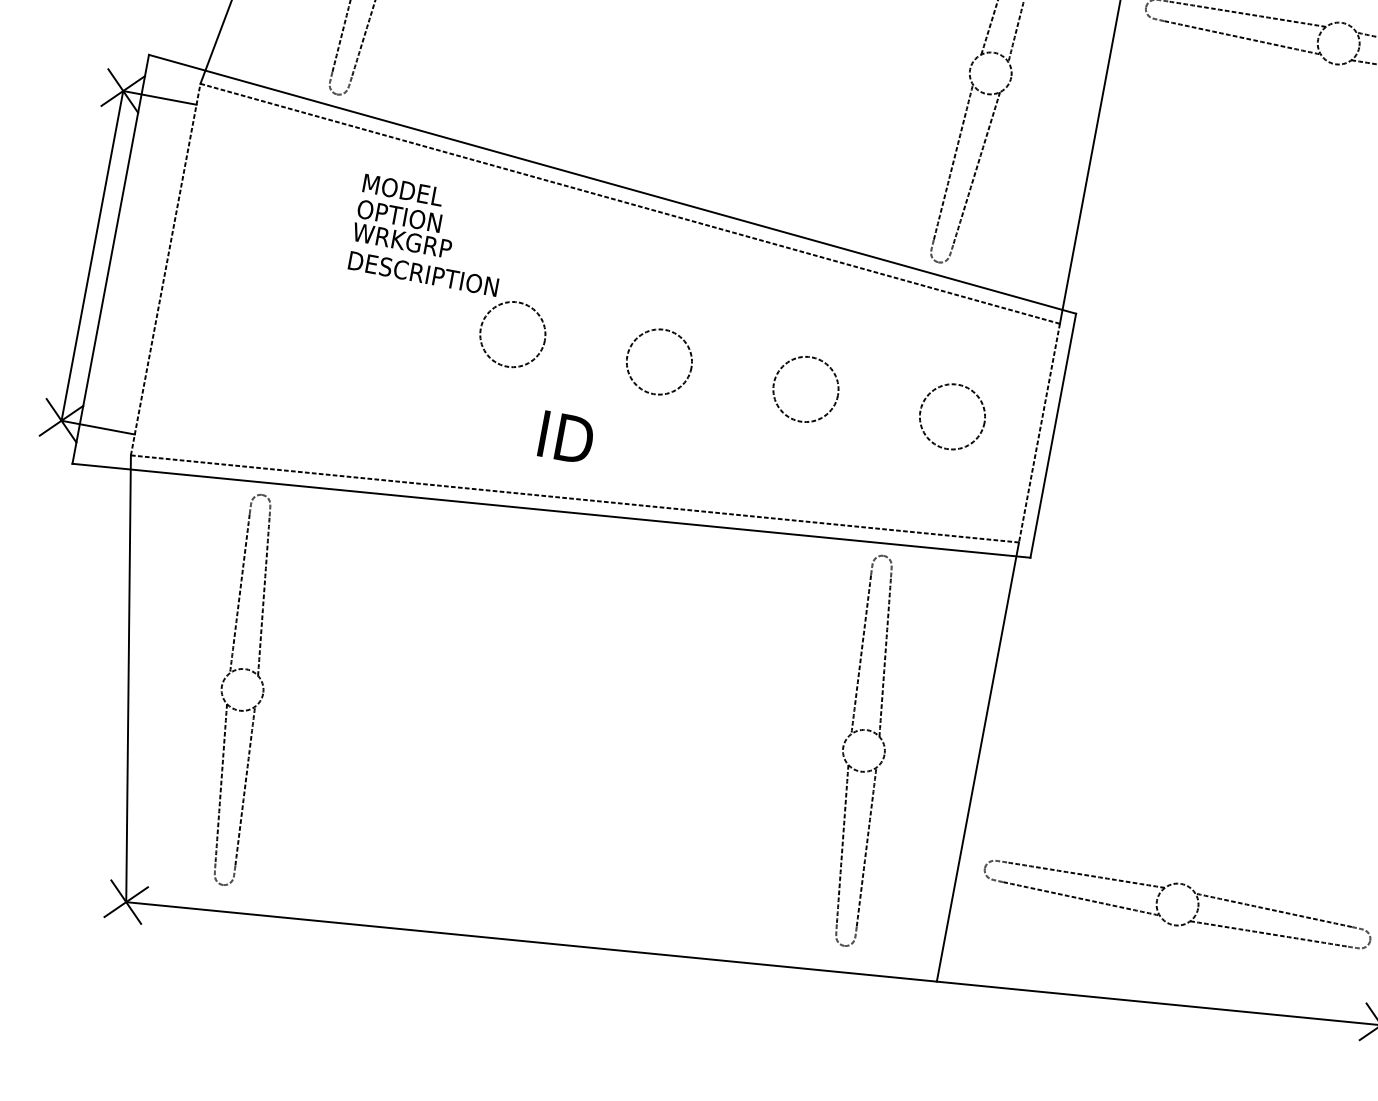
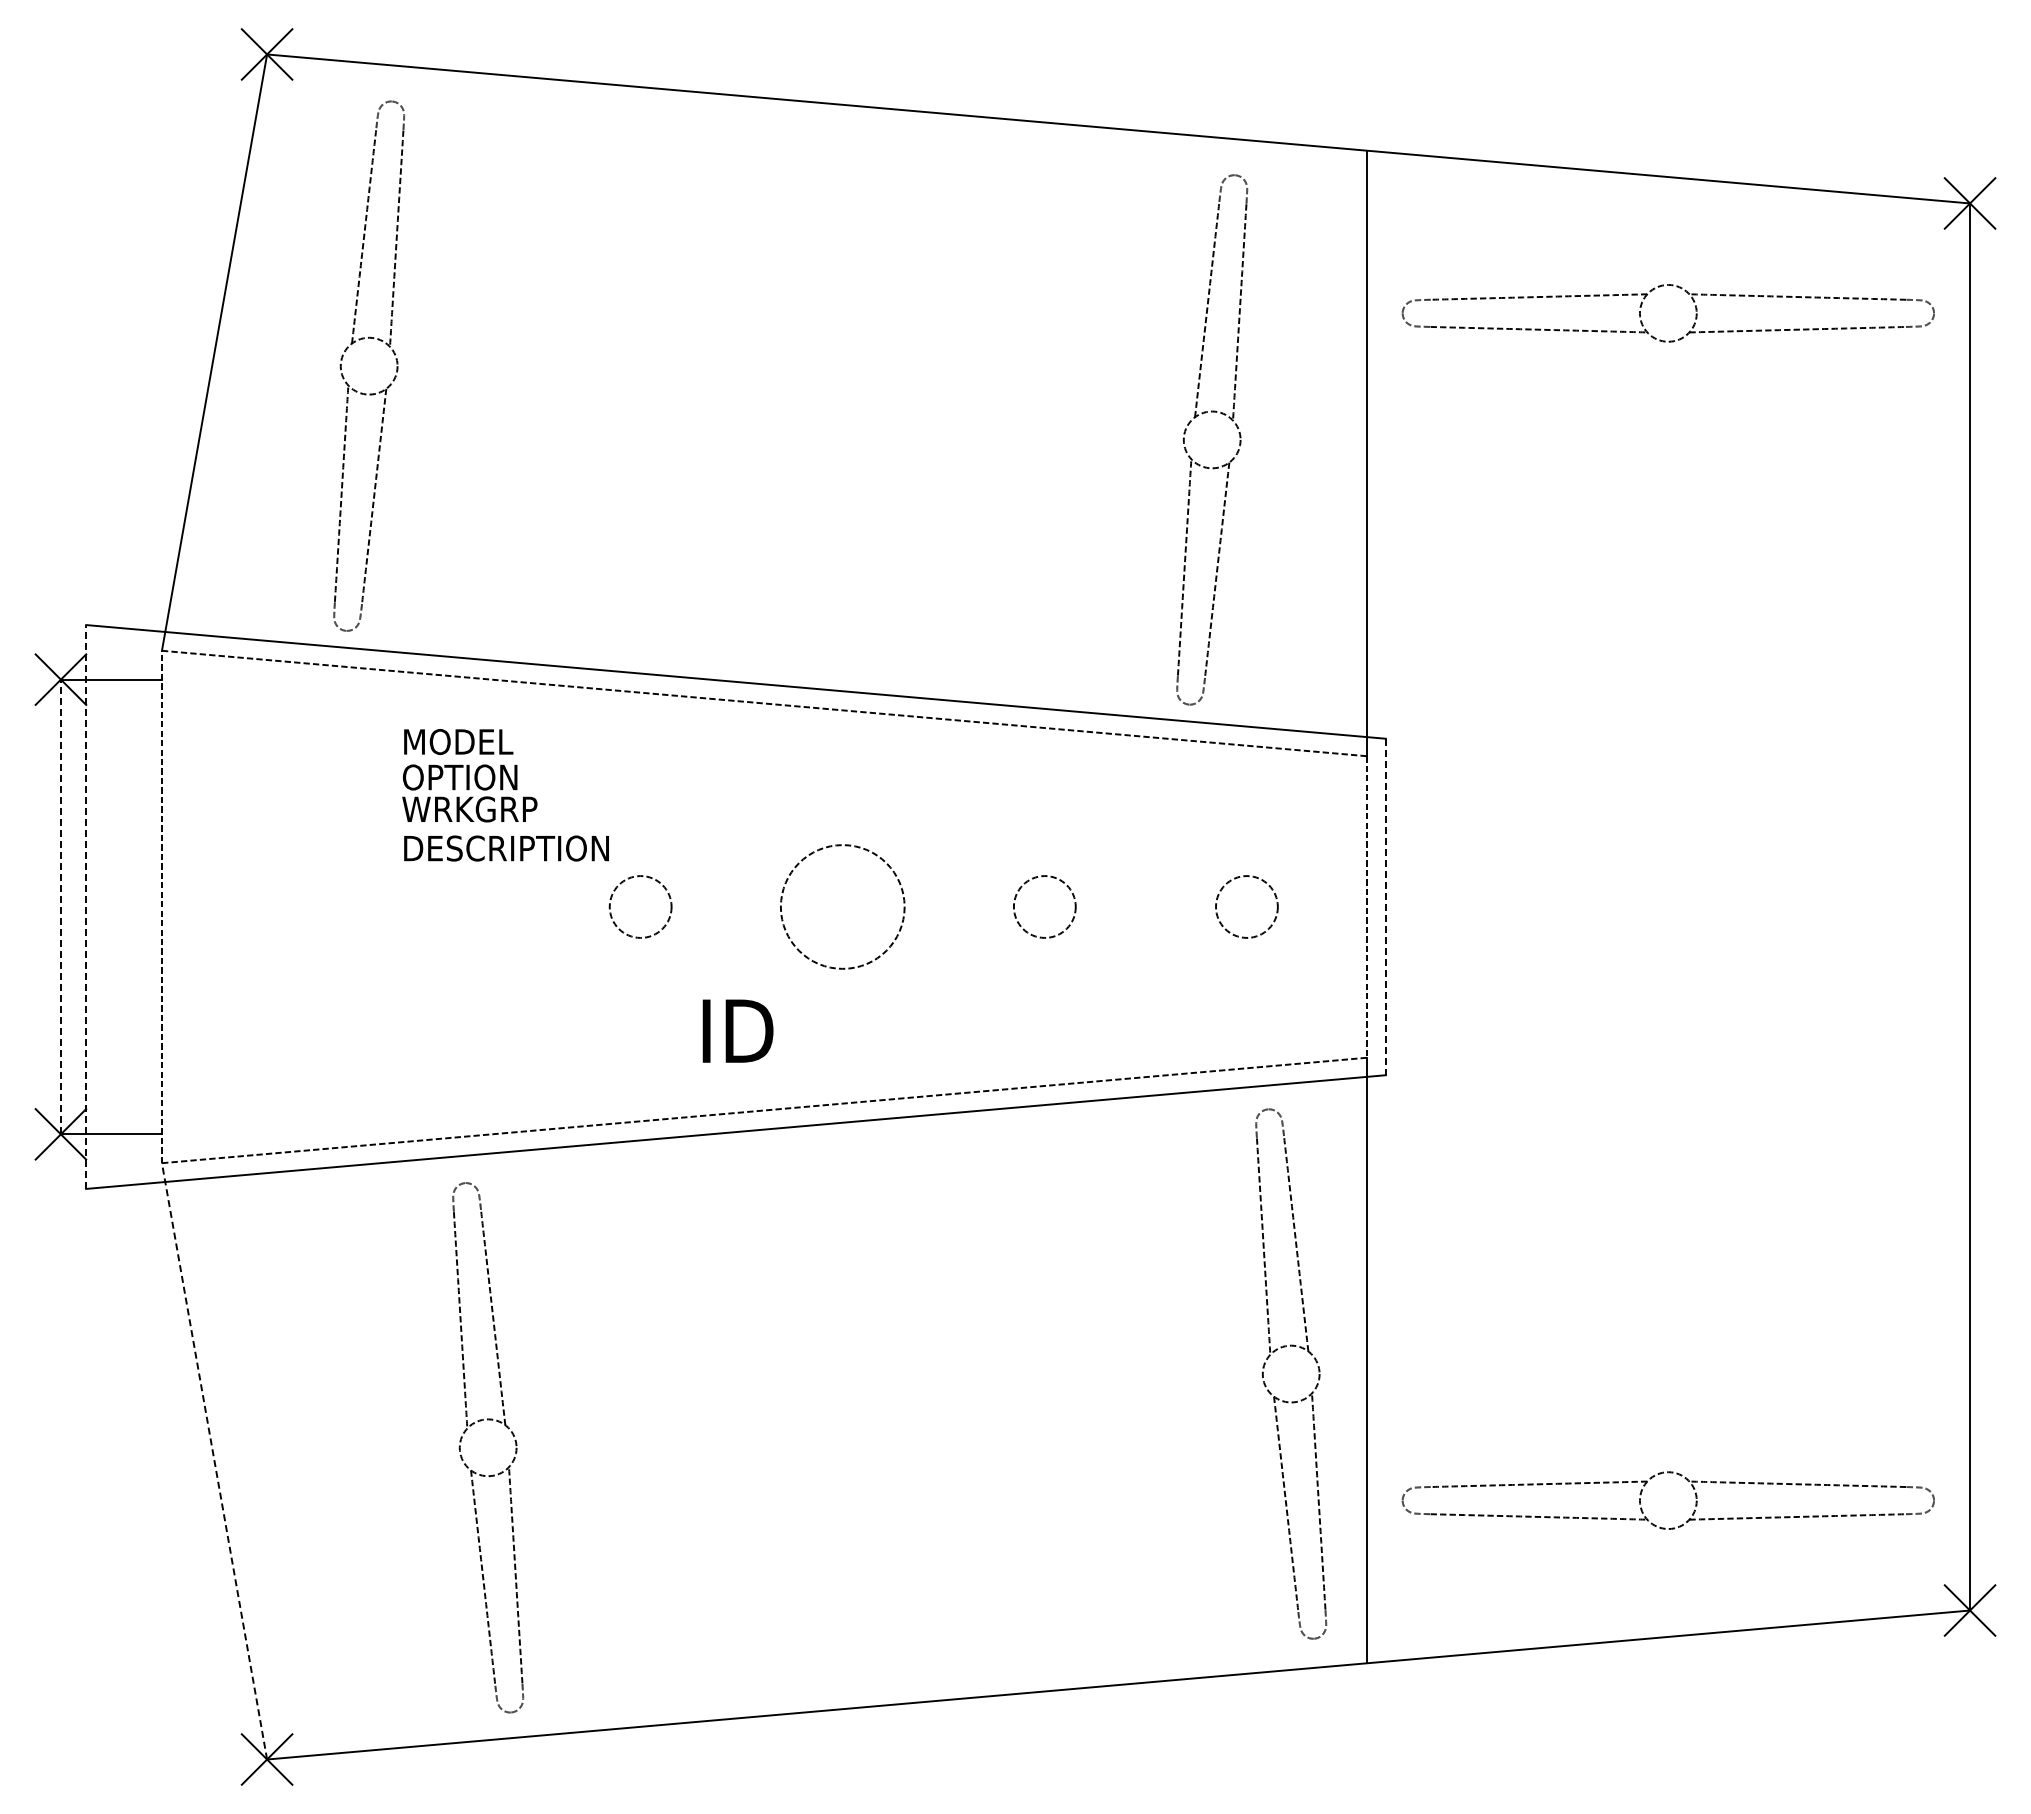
line: (92, 255) -> (60, 906), solid -> dashed
line: (111, 259) -> (86, 906), solid -> dashed
circle: (512, 334) -> (640, 906), size x0.7
circle: (659, 361) -> (842, 906), size x1.4
circle: (805, 389) -> (1044, 906), size x0.7
circle: (952, 416) -> (1246, 906), size x0.7
line: (1052, 436) -> (1385, 907), solid -> dashed
part: (254, 674) -> (500, 1423), moved
line: (128, 678) -> (214, 1461), solid -> dashed
part: (874, 733) -> (1300, 1348), moved

